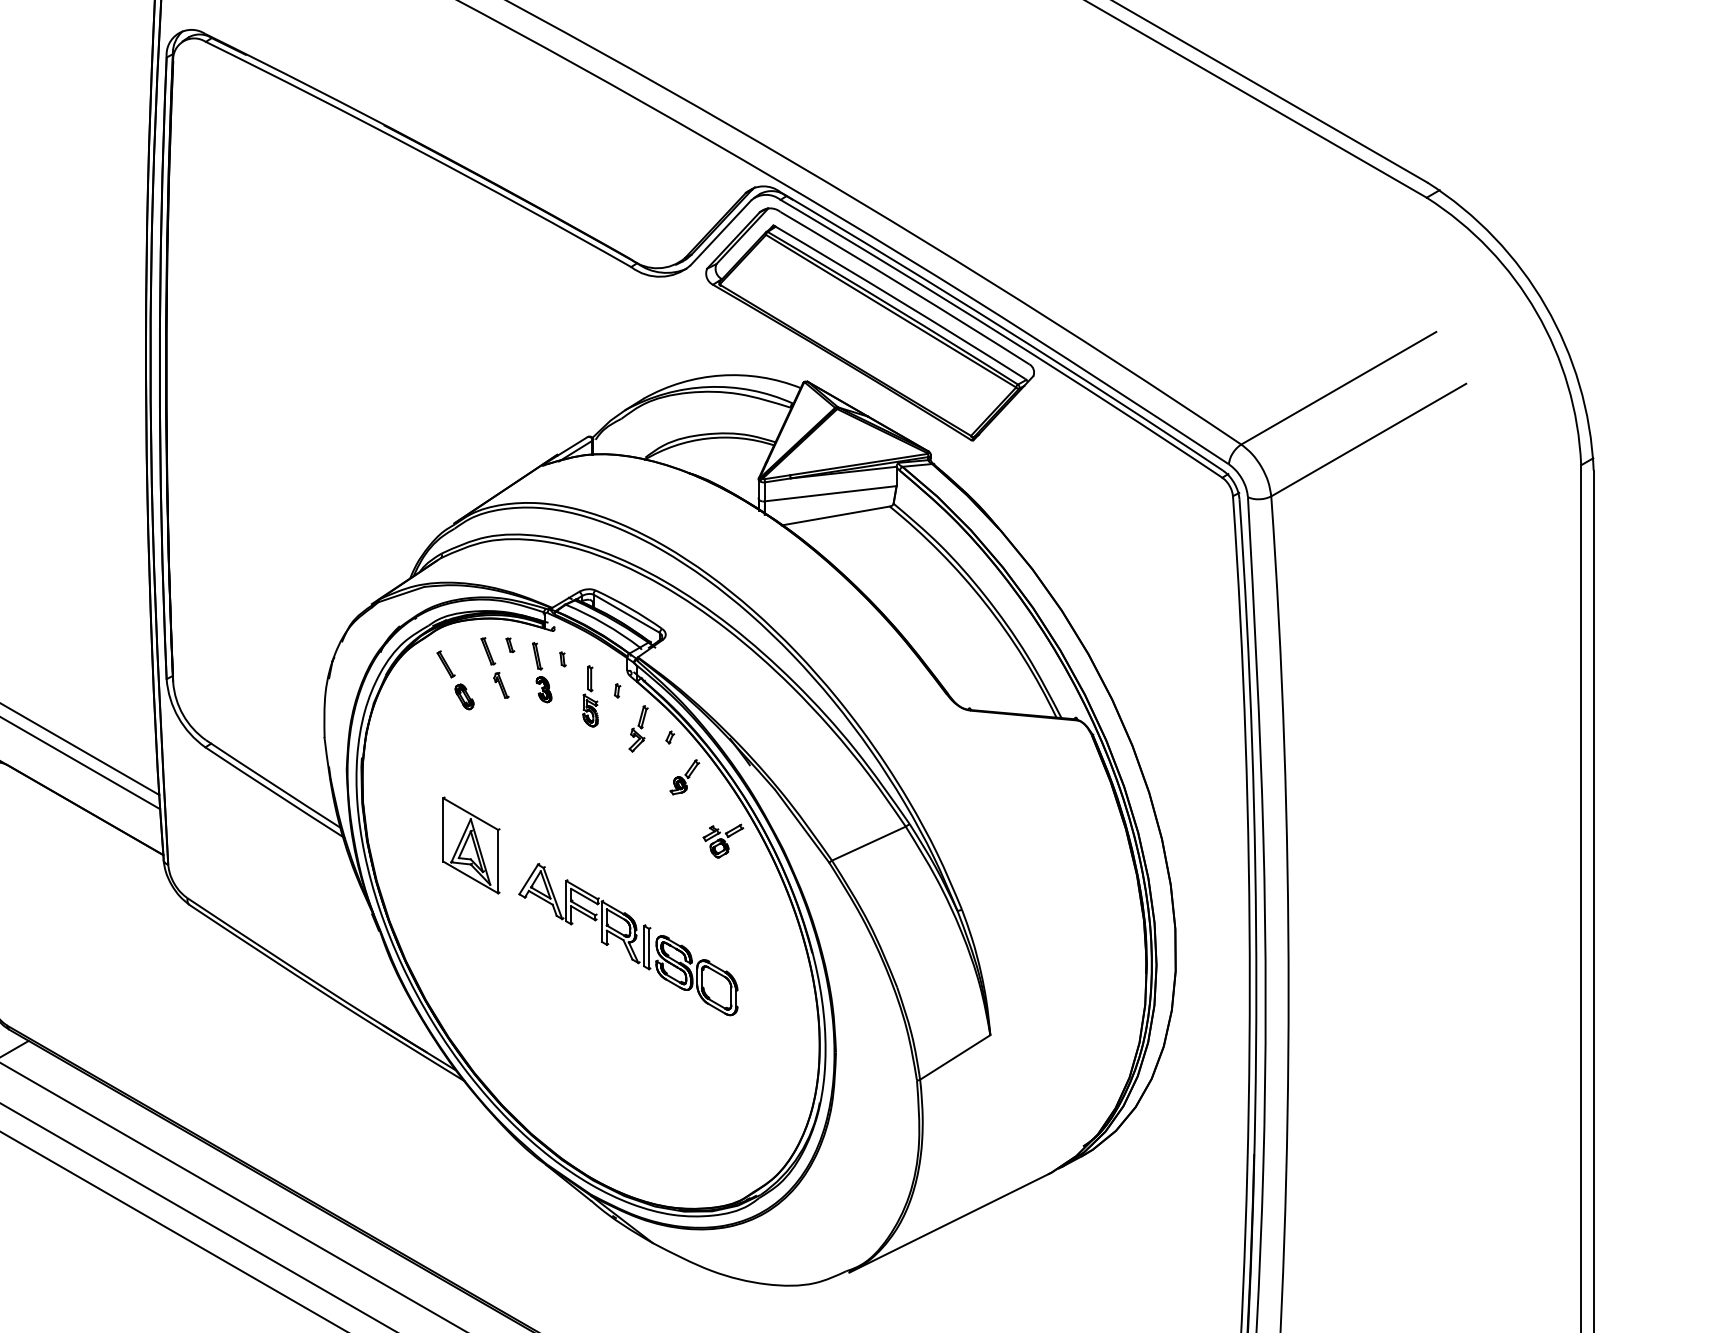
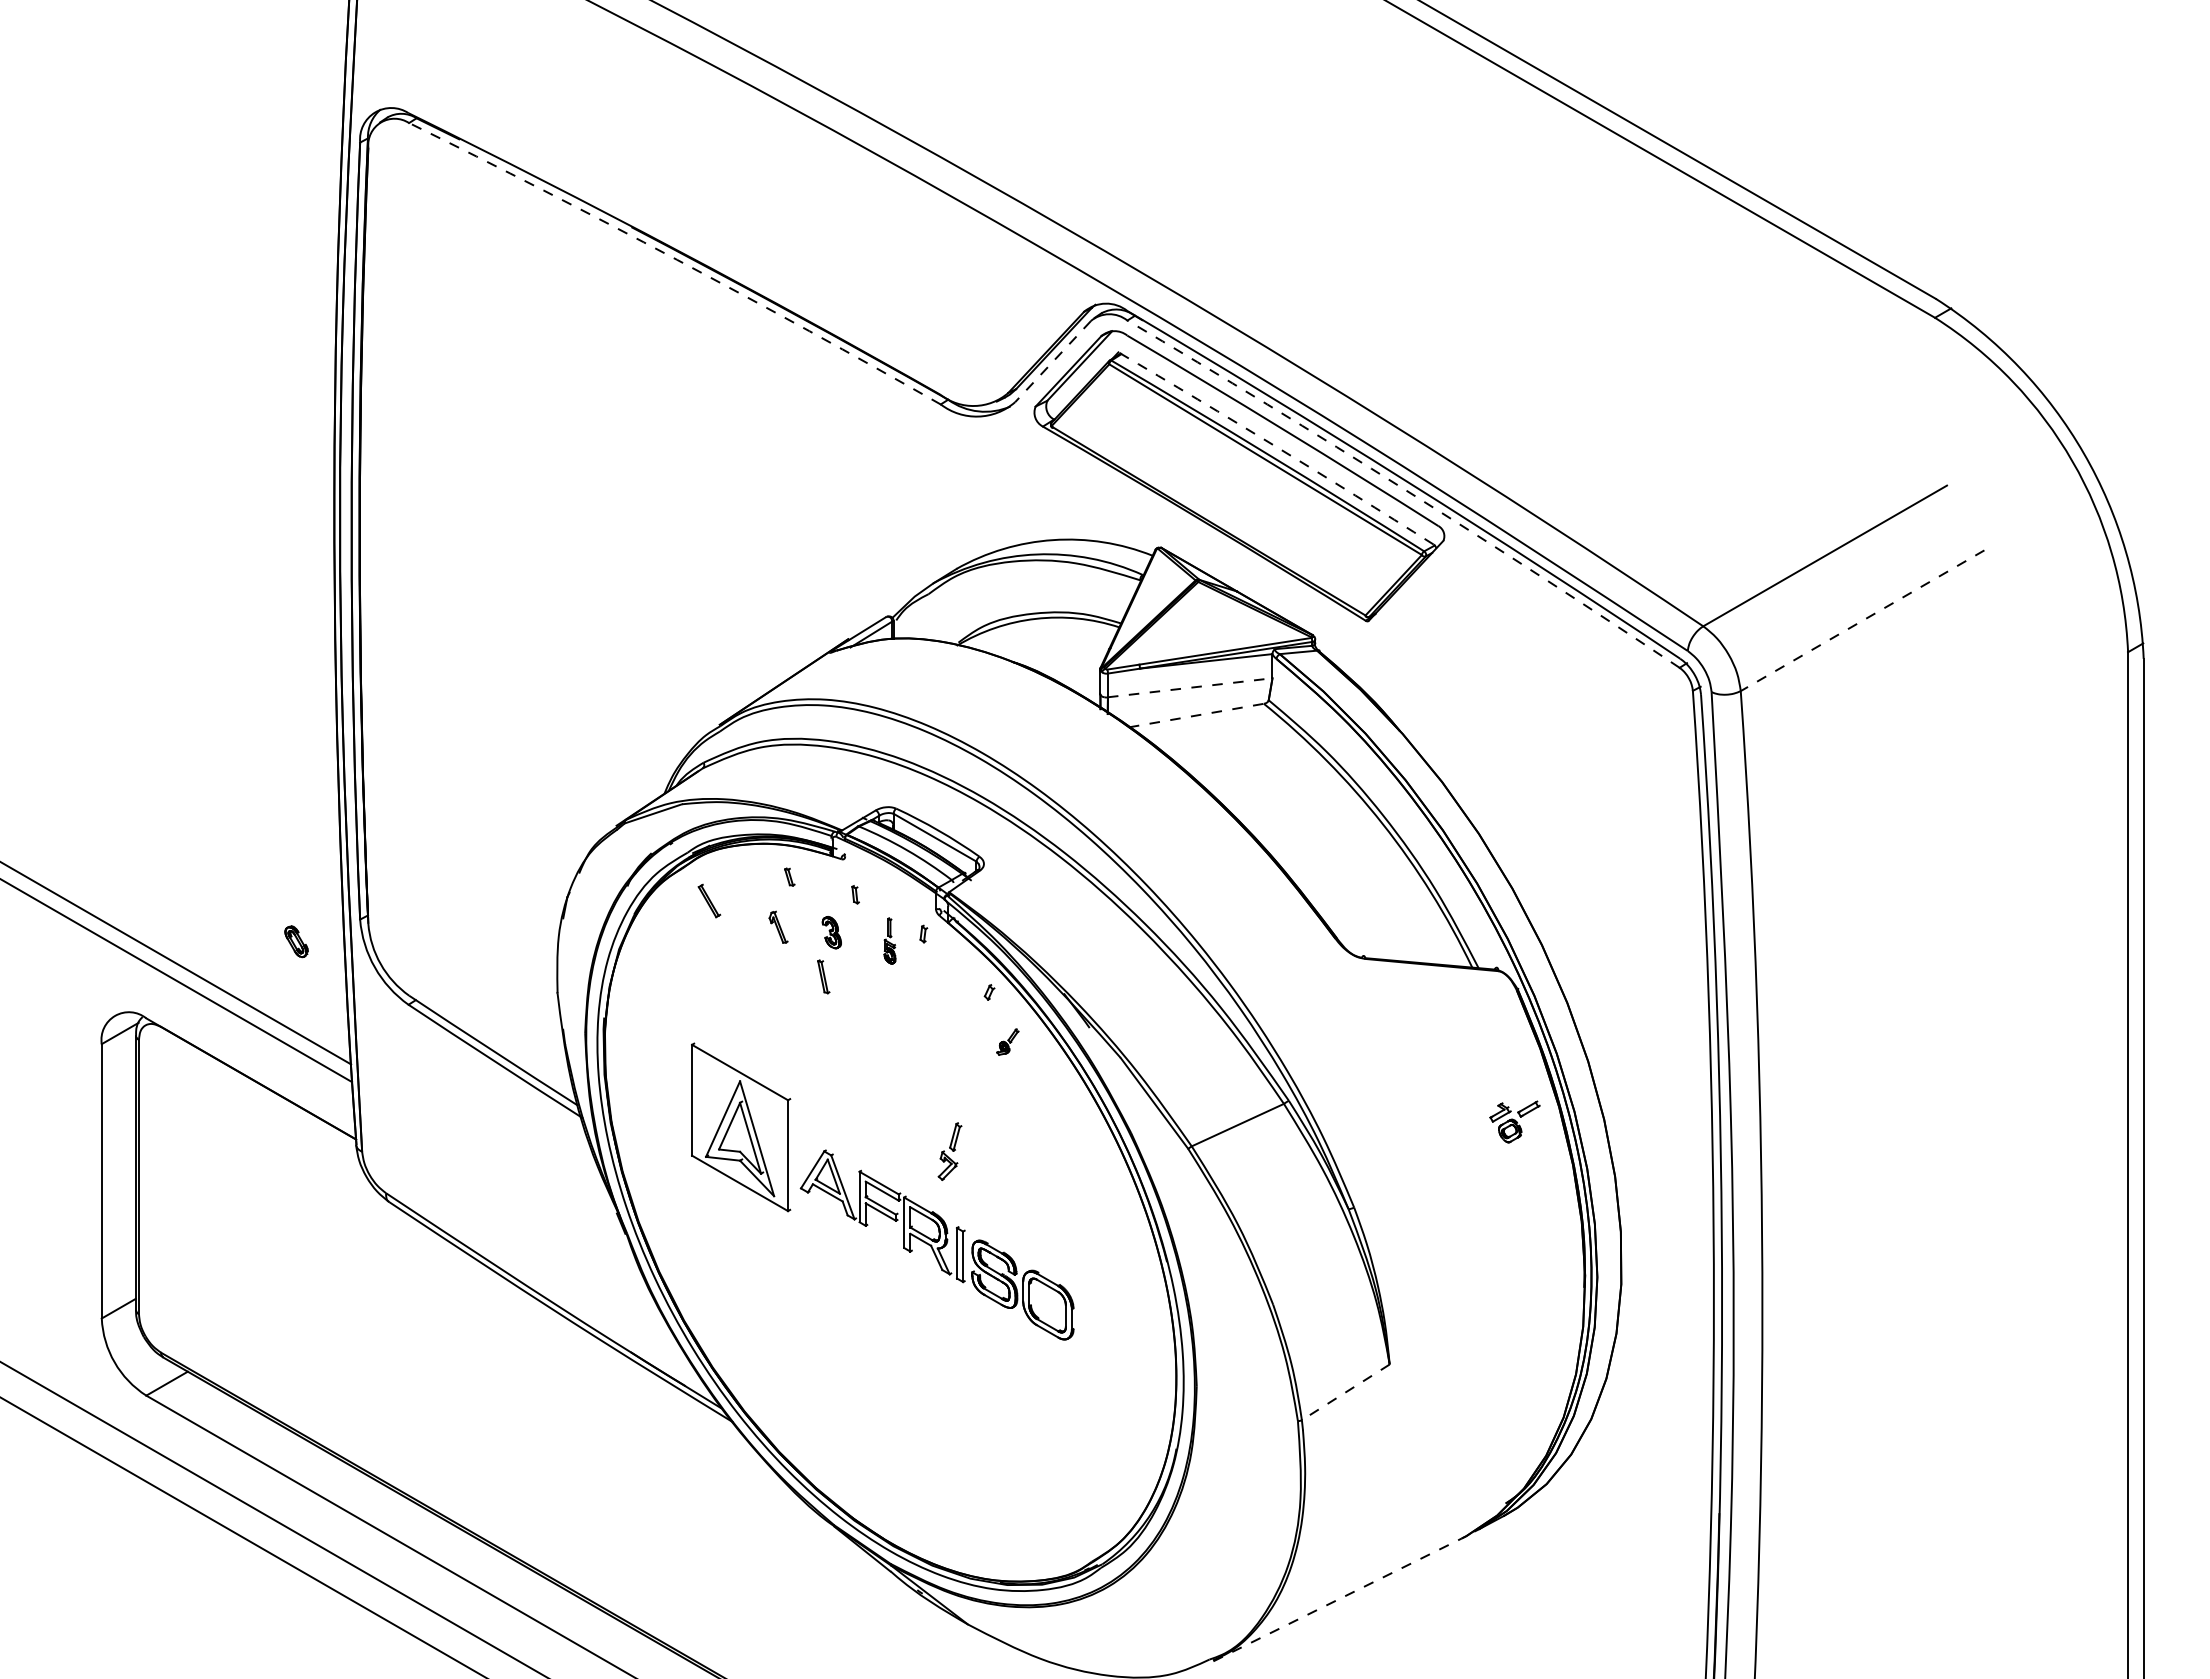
arc: (420, 151) -> (677, 259), solid -> dashed
line: (720, 233) -> (1052, 362), solid -> dashed
arc: (899, 301) -> (1276, 447), solid -> dashed
arc: (1003, 335) -> (1405, 490), solid -> dashed
line: (1368, 439) -> (1862, 620), solid -> dashed
line: (831, 493) -> (1190, 687), solid -> dashed
line: (835, 515) -> (1196, 715), solid -> dashed
part: (487, 651) -> (761, 884), removed
part: (537, 655) -> (823, 976), moved
part: (590, 695) -> (889, 940), size x0.6
part: (464, 696) -> (296, 941), moved
part: (638, 728) -> (949, 1151), moved
part: (684, 776) -> (1007, 1041), size x0.6
part: (723, 840) -> (1514, 1121), moved
part: (470, 845) -> (740, 1127), size x1.4
line: (955, 1057) -> (1345, 1392), solid -> dashed
line: (948, 1223) -> (1337, 1599), solid -> dashed

